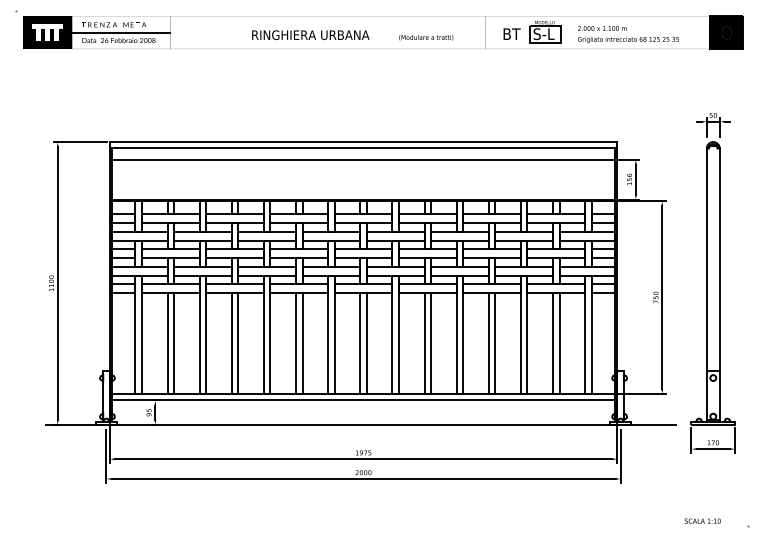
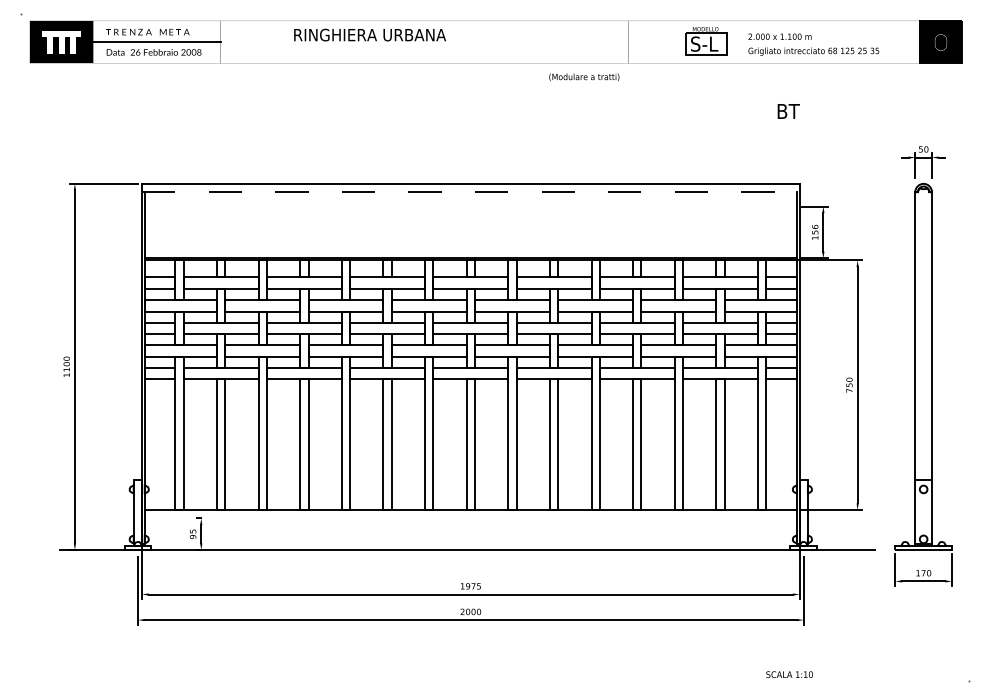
text: (511, 33) -> (787, 110), moved
text: (310, 34) -> (369, 34), moved
text: (426, 37) -> (584, 76), moved
line: (363, 148) -> (470, 192), solid -> dashed
line: (363, 159) -> (470, 206), removed
line: (363, 400) -> (470, 518), removed
text: (702, 520) -> (789, 673), moved

